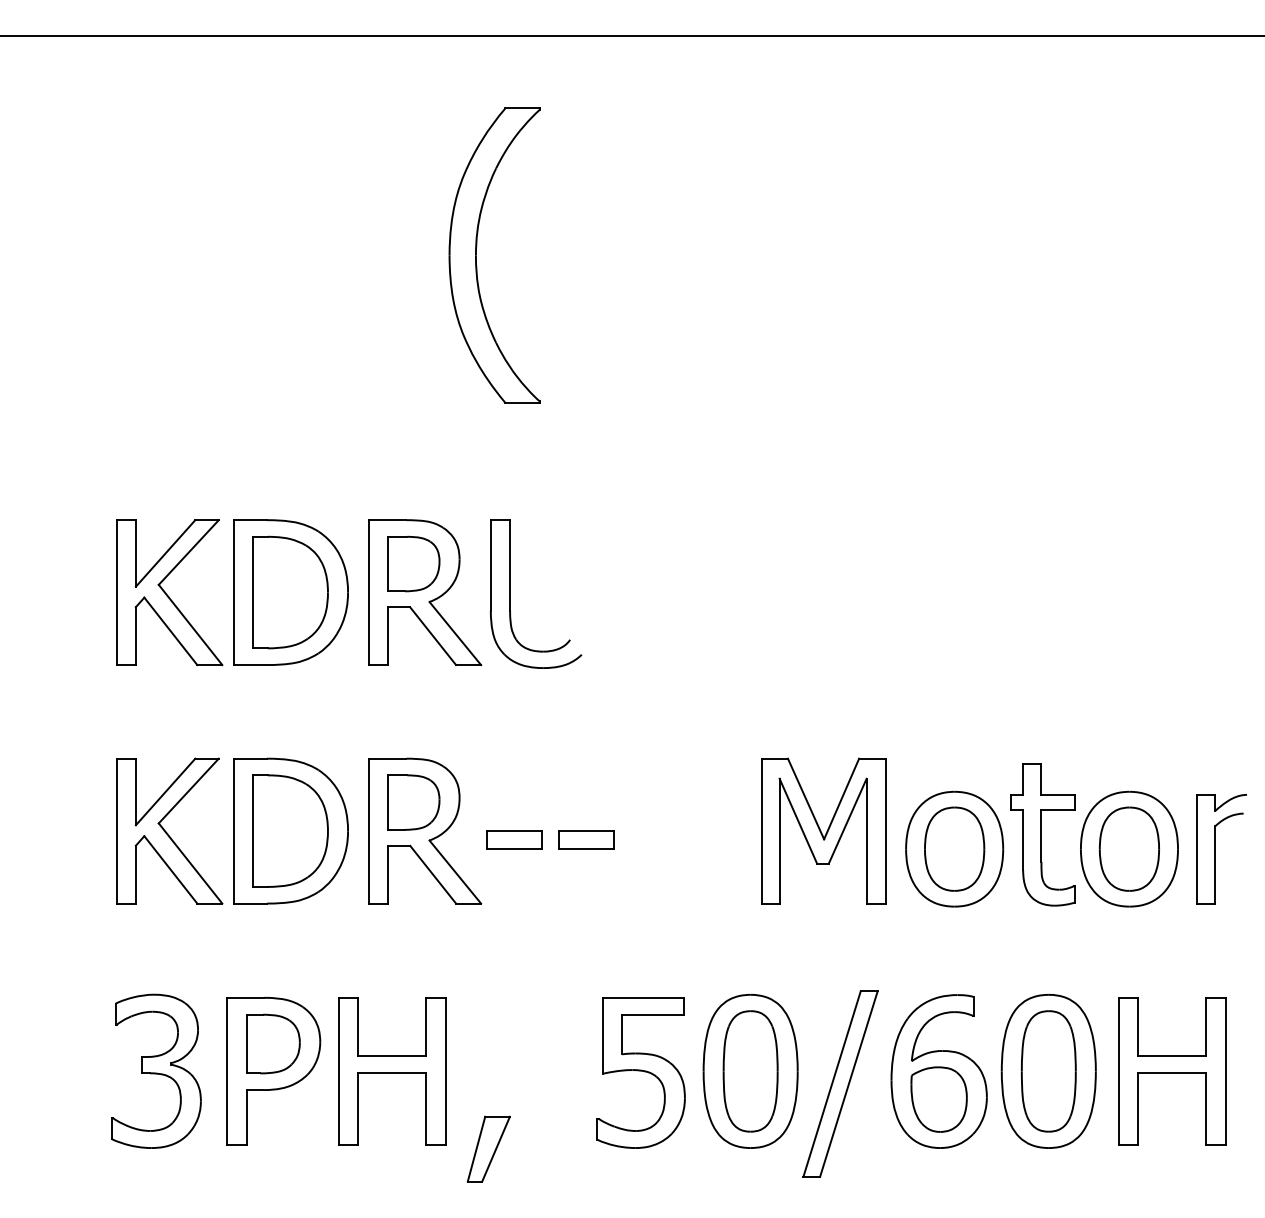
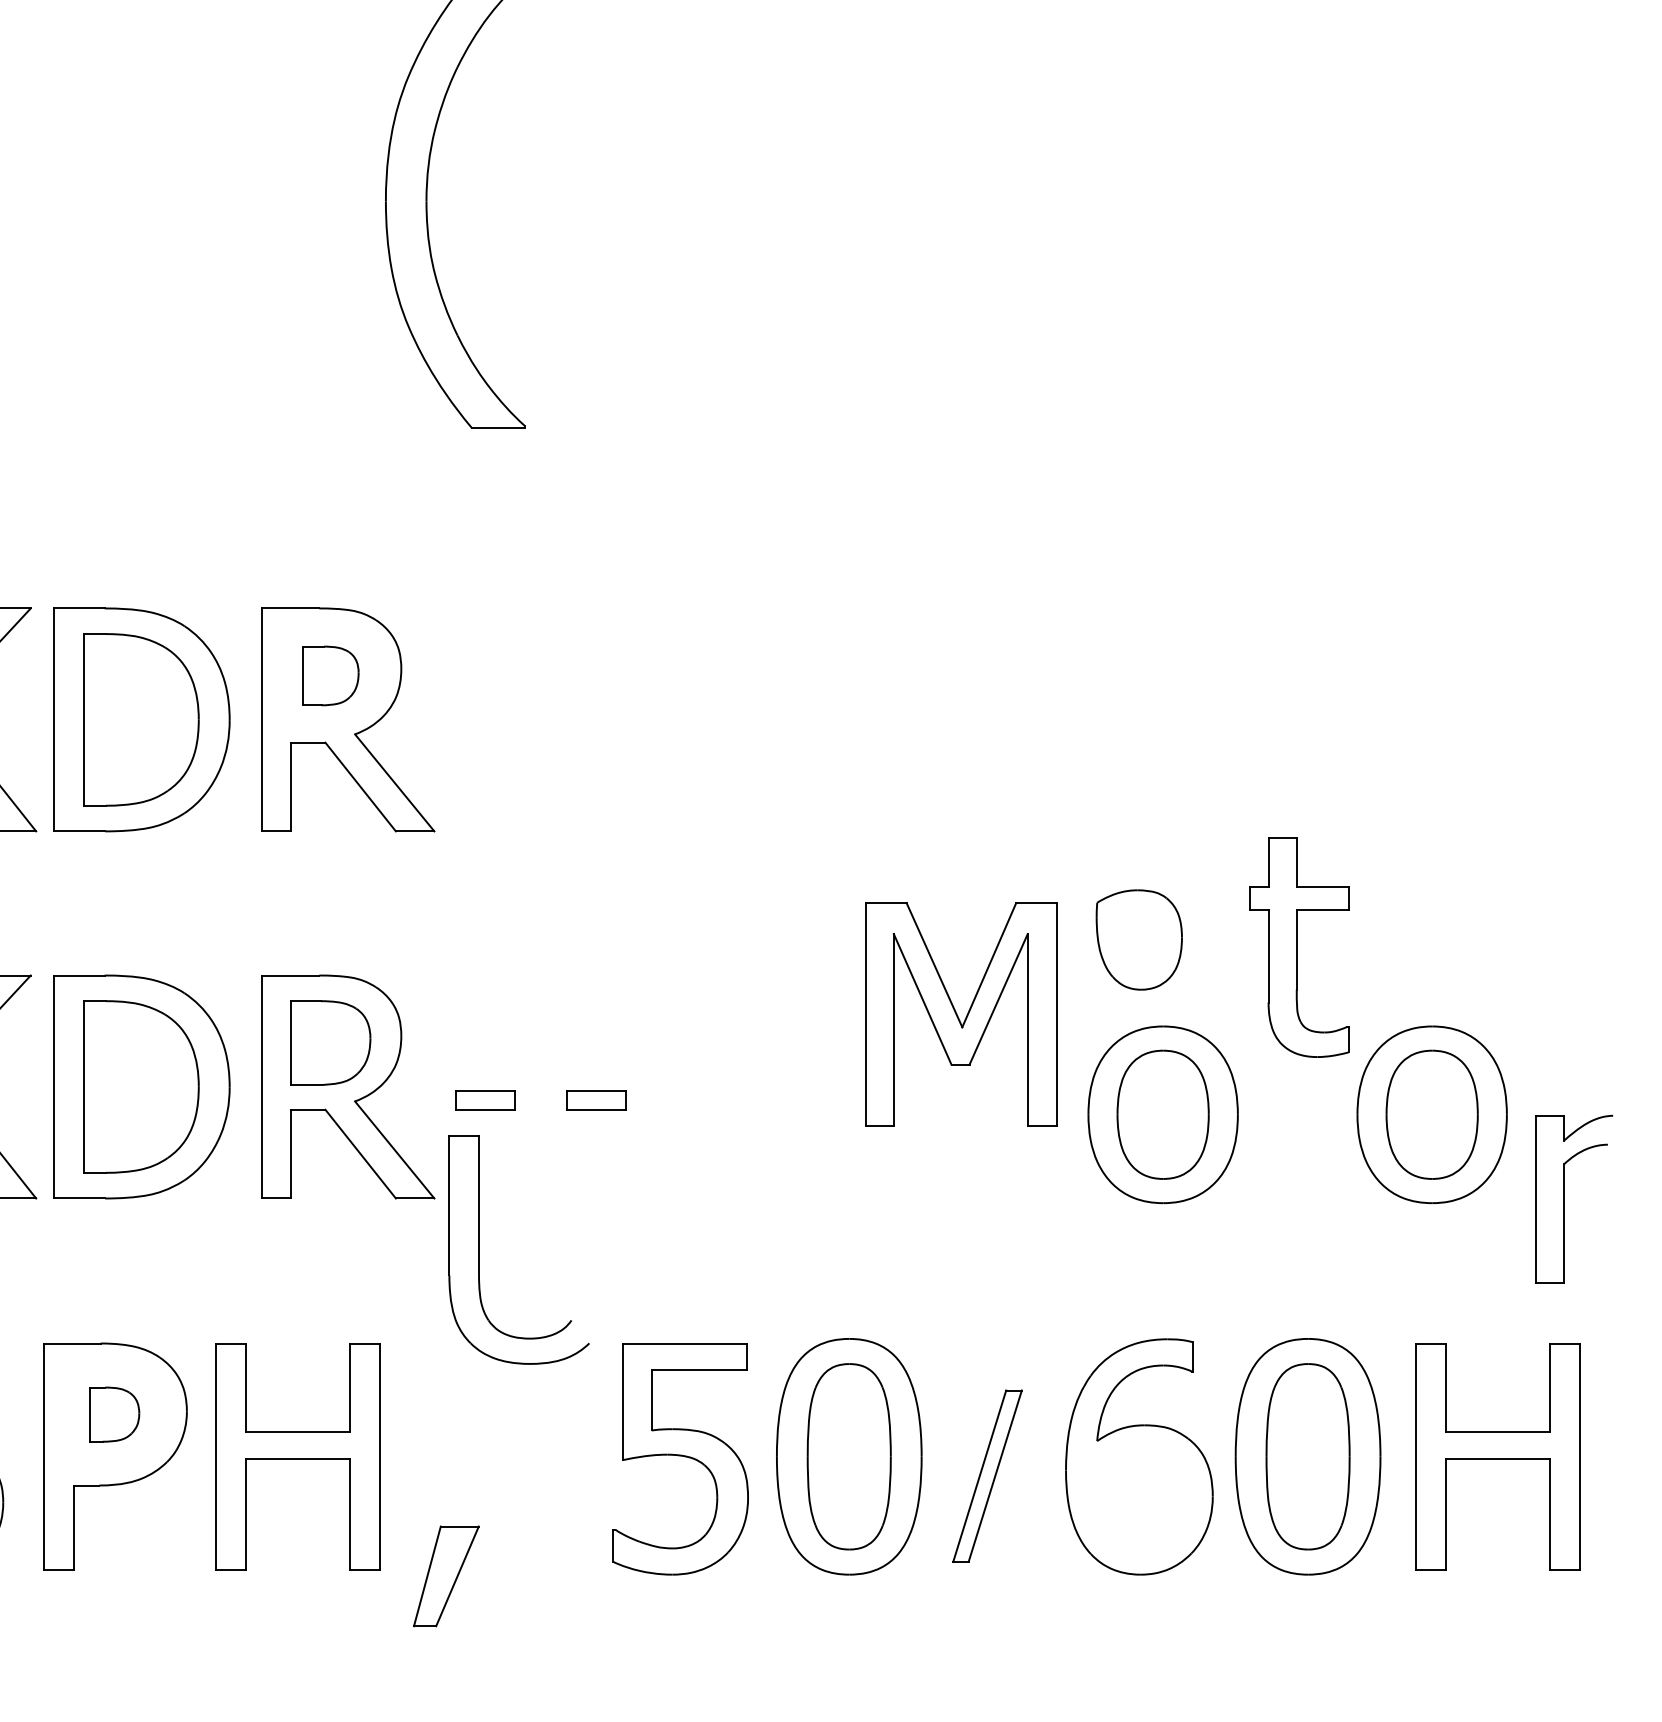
part: (413, 563) -> (330, 675), size x0.7
part: (510, 593) -> (479, 1249), moved
part: (823, 830) -> (961, 1013), moved
part: (1042, 834) -> (1298, 947), moved
part: (514, 839) -> (485, 1099), size x0.7
part: (586, 839) -> (596, 1099), size x0.7
part: (1221, 849) -> (1573, 1199), moved
part: (273, 1043) -> (114, 1413), size x0.6
part: (840, 1083) -> (987, 1475), size x0.6
part: (938, 1099) -> (1138, 939), moved

